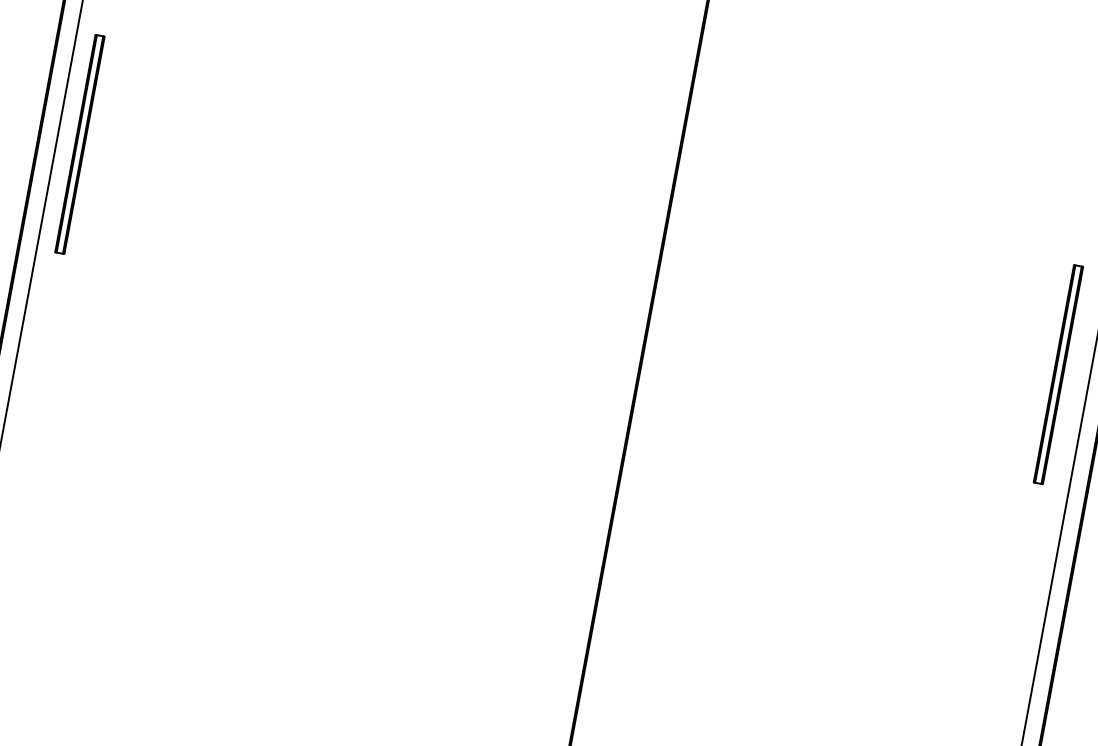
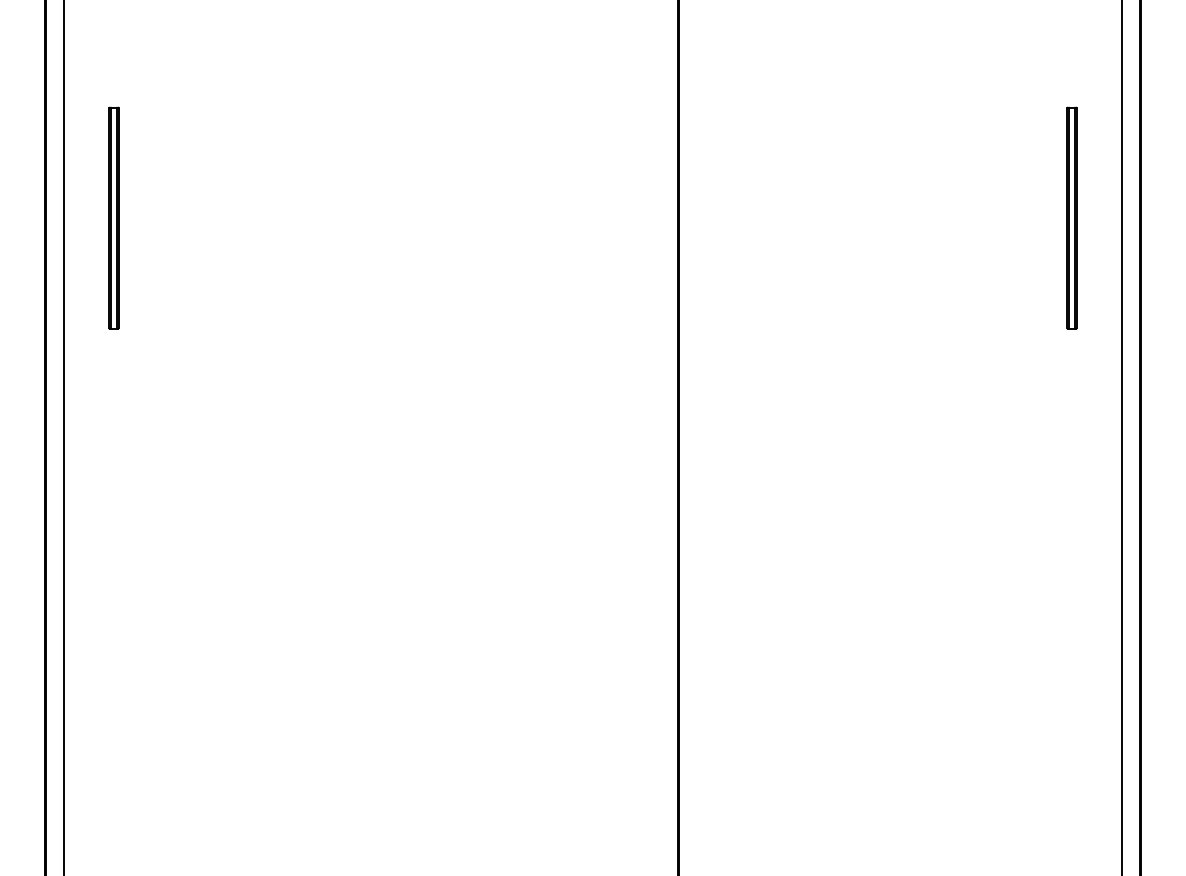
part: (79, 143) -> (113, 217), moved
part: (1058, 373) -> (1071, 217), moved

